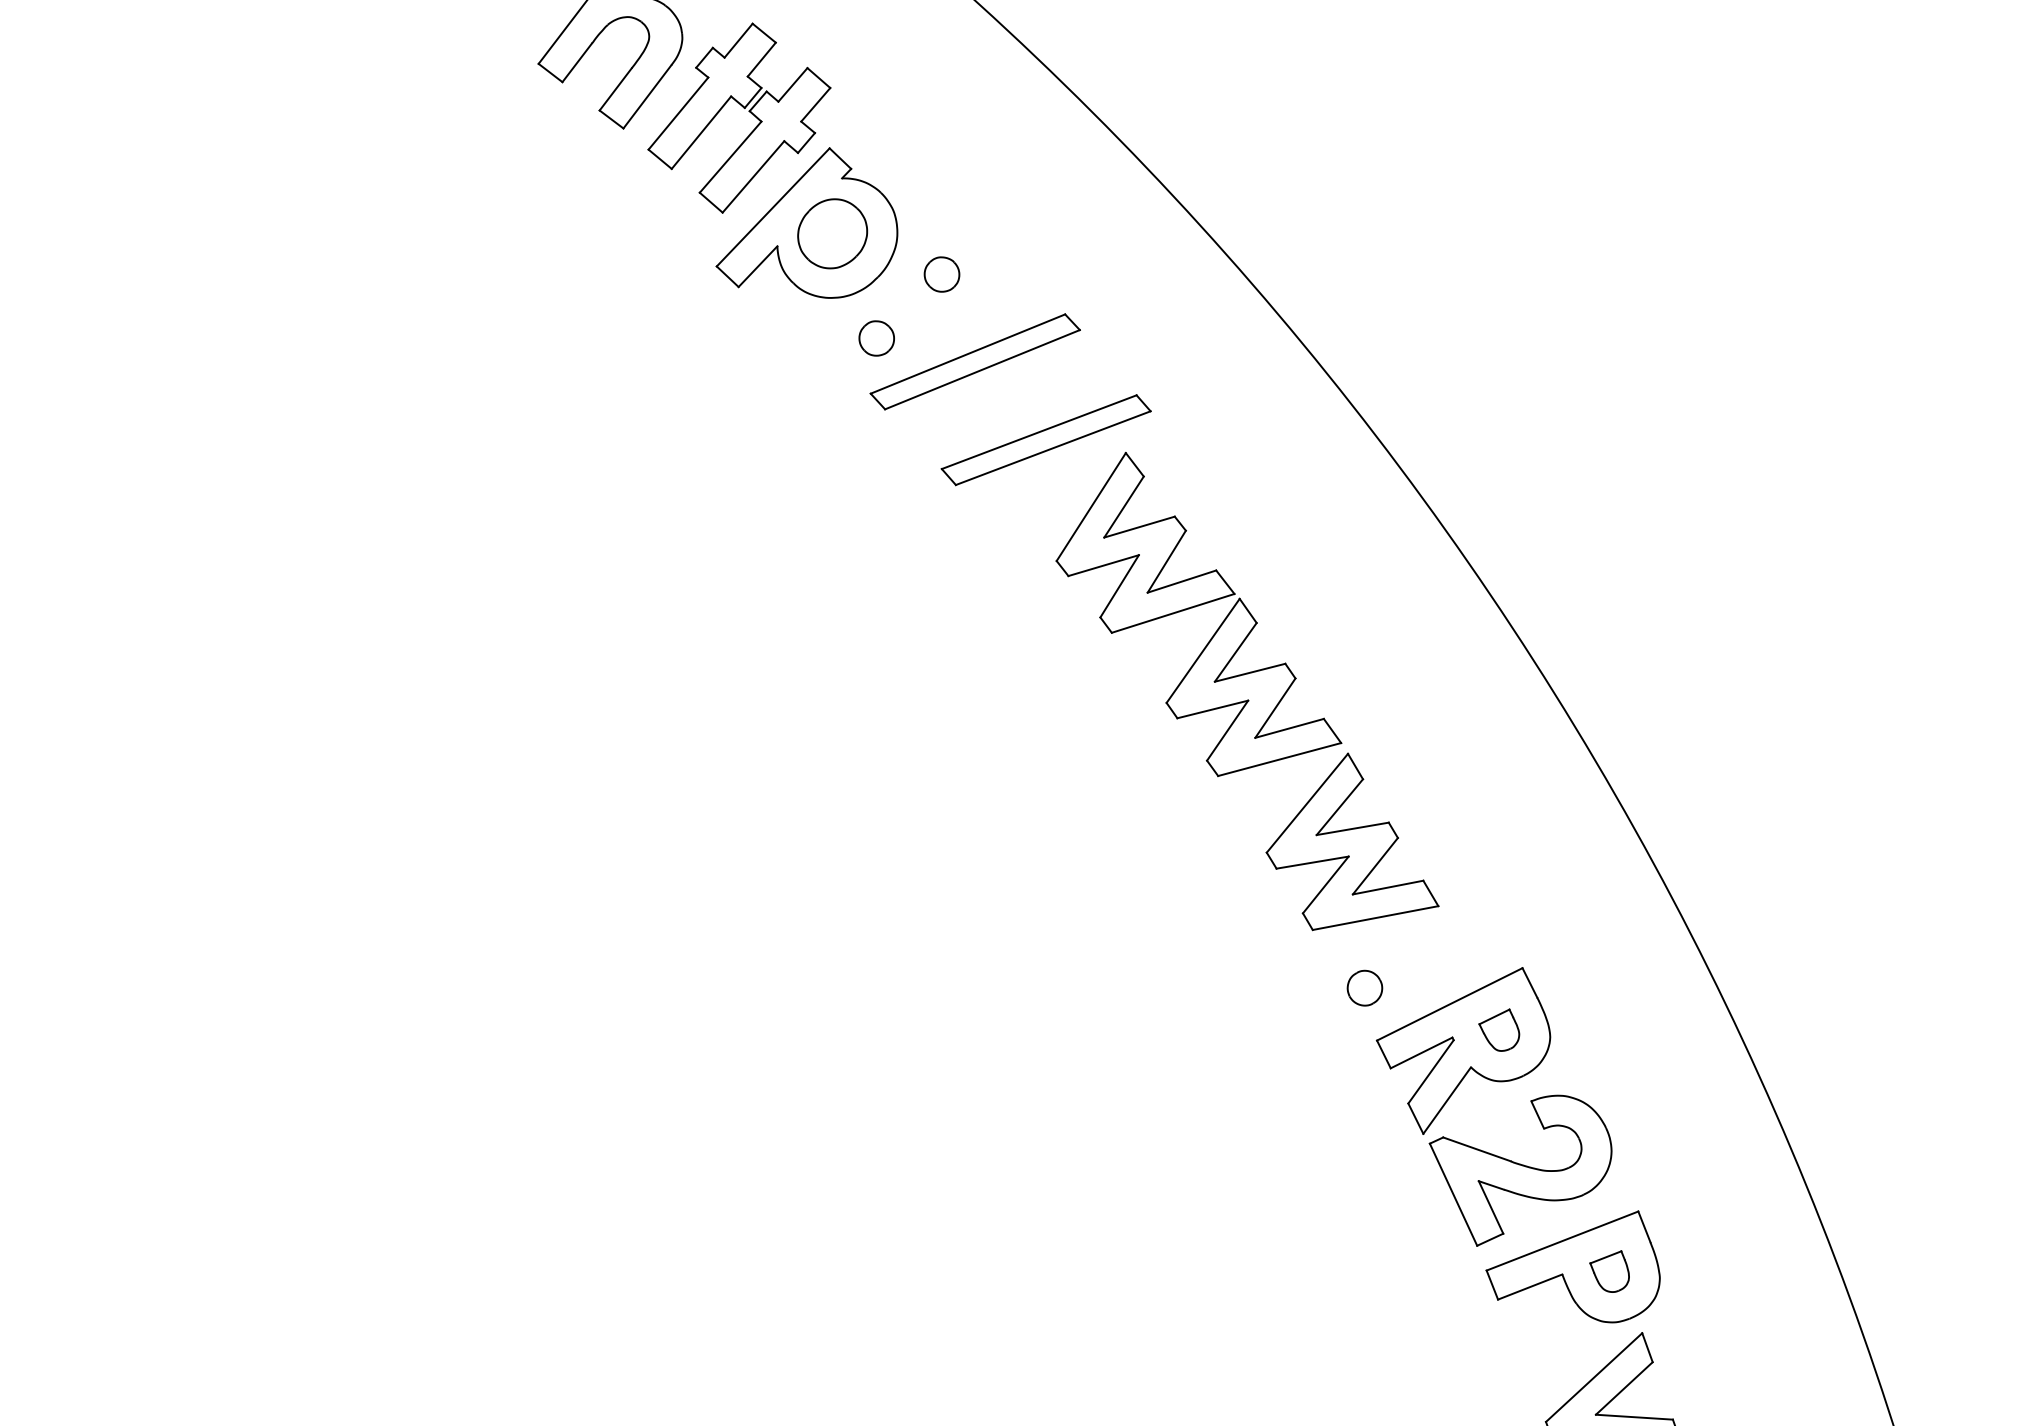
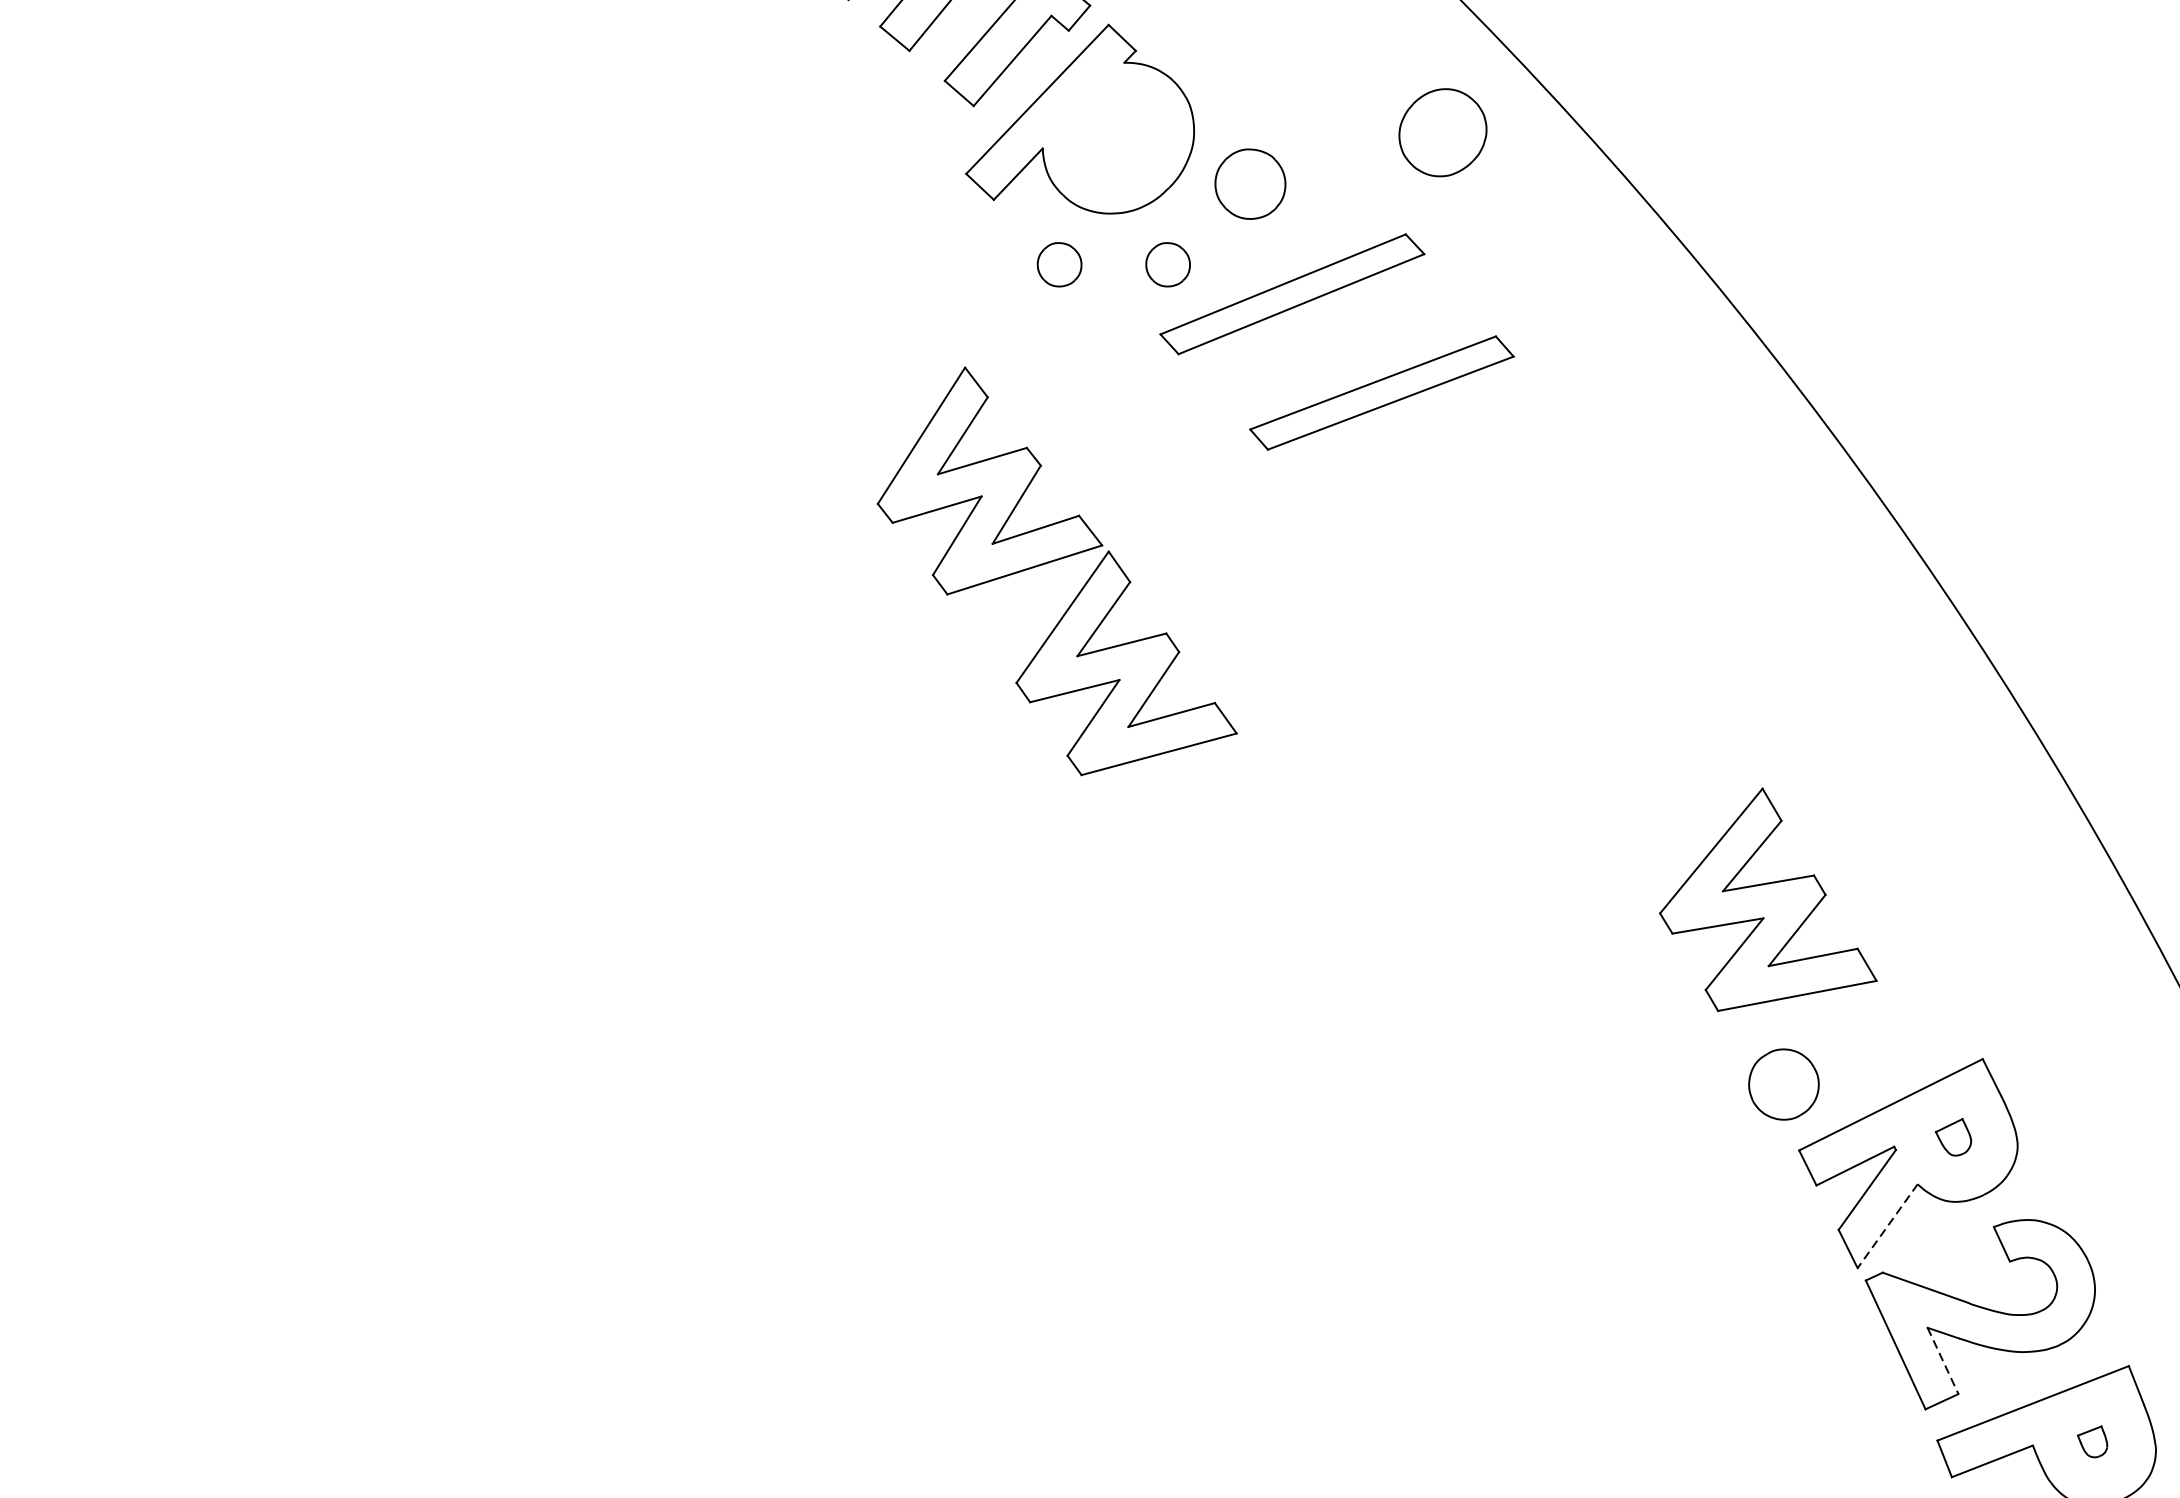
part: (832, 233) -> (1442, 132), moved
part: (941, 274) -> (1249, 184), size x1.6
part: (790, 338) -> (1059, 264), added
part: (1195, 607) -> (1052, 562), moved
part: (1364, 987) -> (1783, 1083), size x1.6
part: (1499, 1029) -> (1953, 1136), size x0.7
line: (1447, 1100) -> (1888, 1226), solid -> dashed
line: (1491, 1207) -> (1943, 1361), solid -> dashed
part: (1609, 1271) -> (2092, 1441), size x0.6

